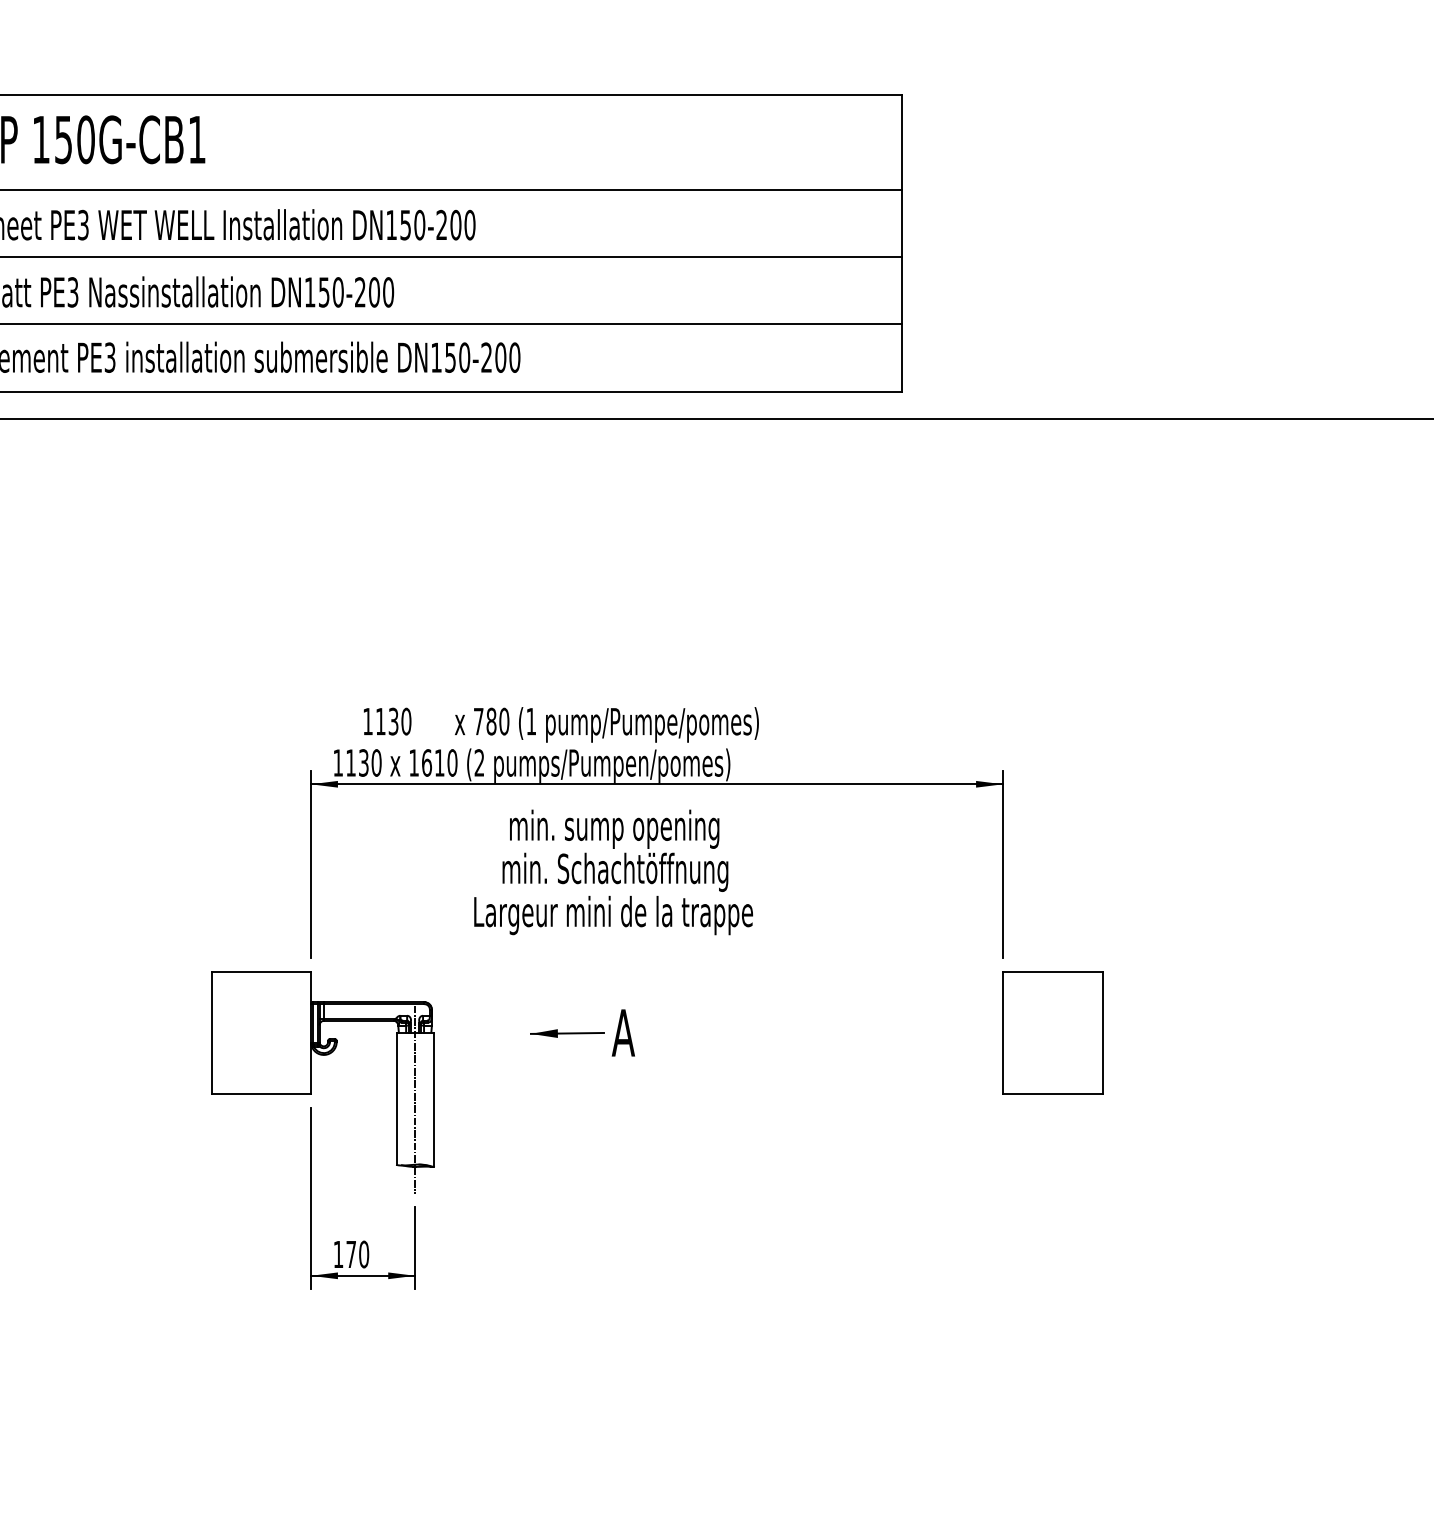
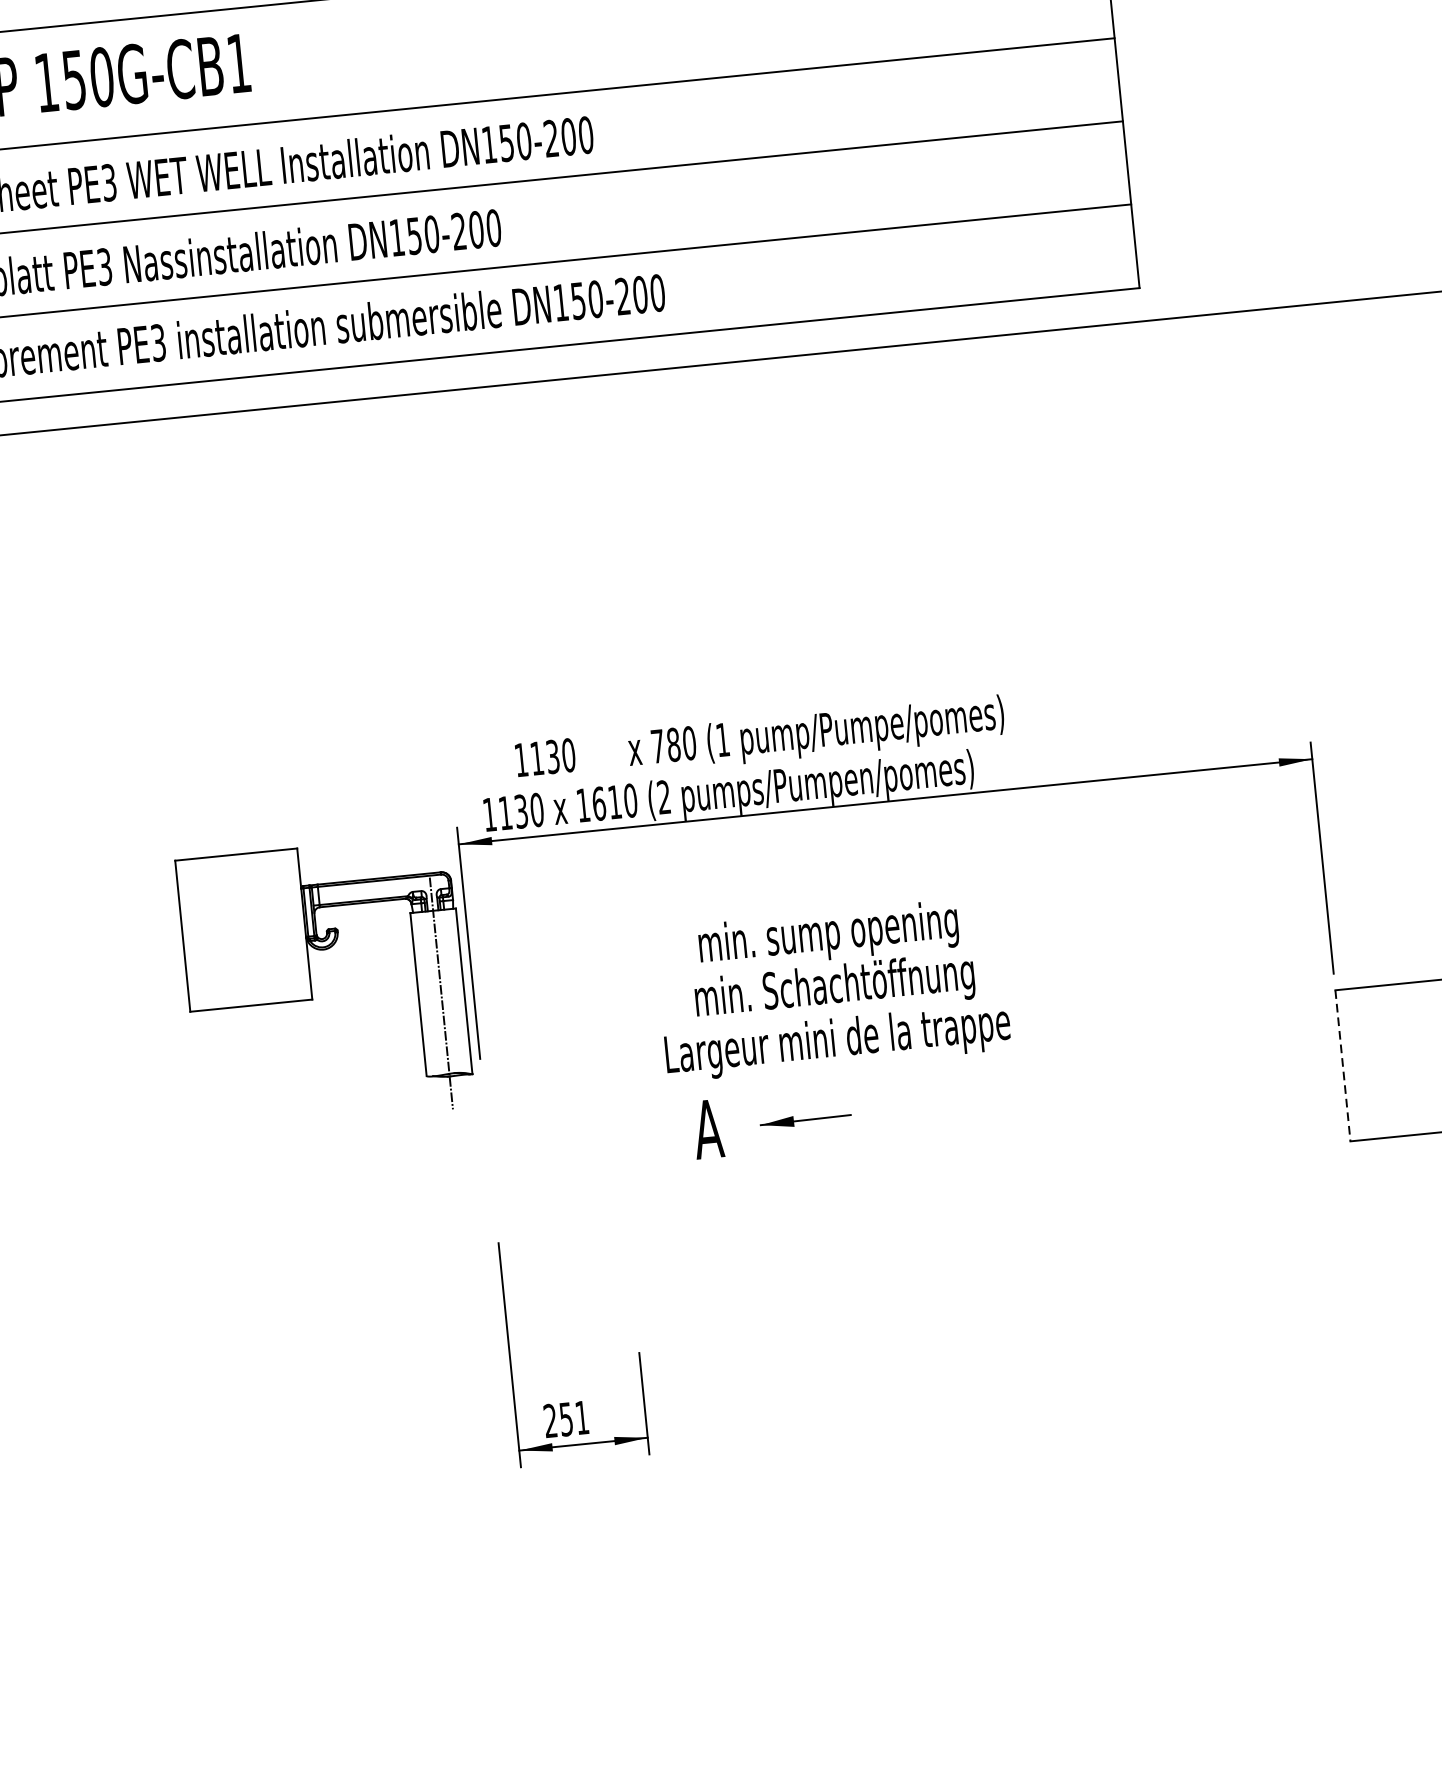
text: (613, 872) -> (832, 989), moved
text: (622, 1032) -> (707, 1128), moved
line: (1003, 1033) -> (1343, 1066), solid -> dashed
part: (311, 1082) -> (311, 985), moved
text: (351, 1254) -> (566, 1419), 170 -> 251

